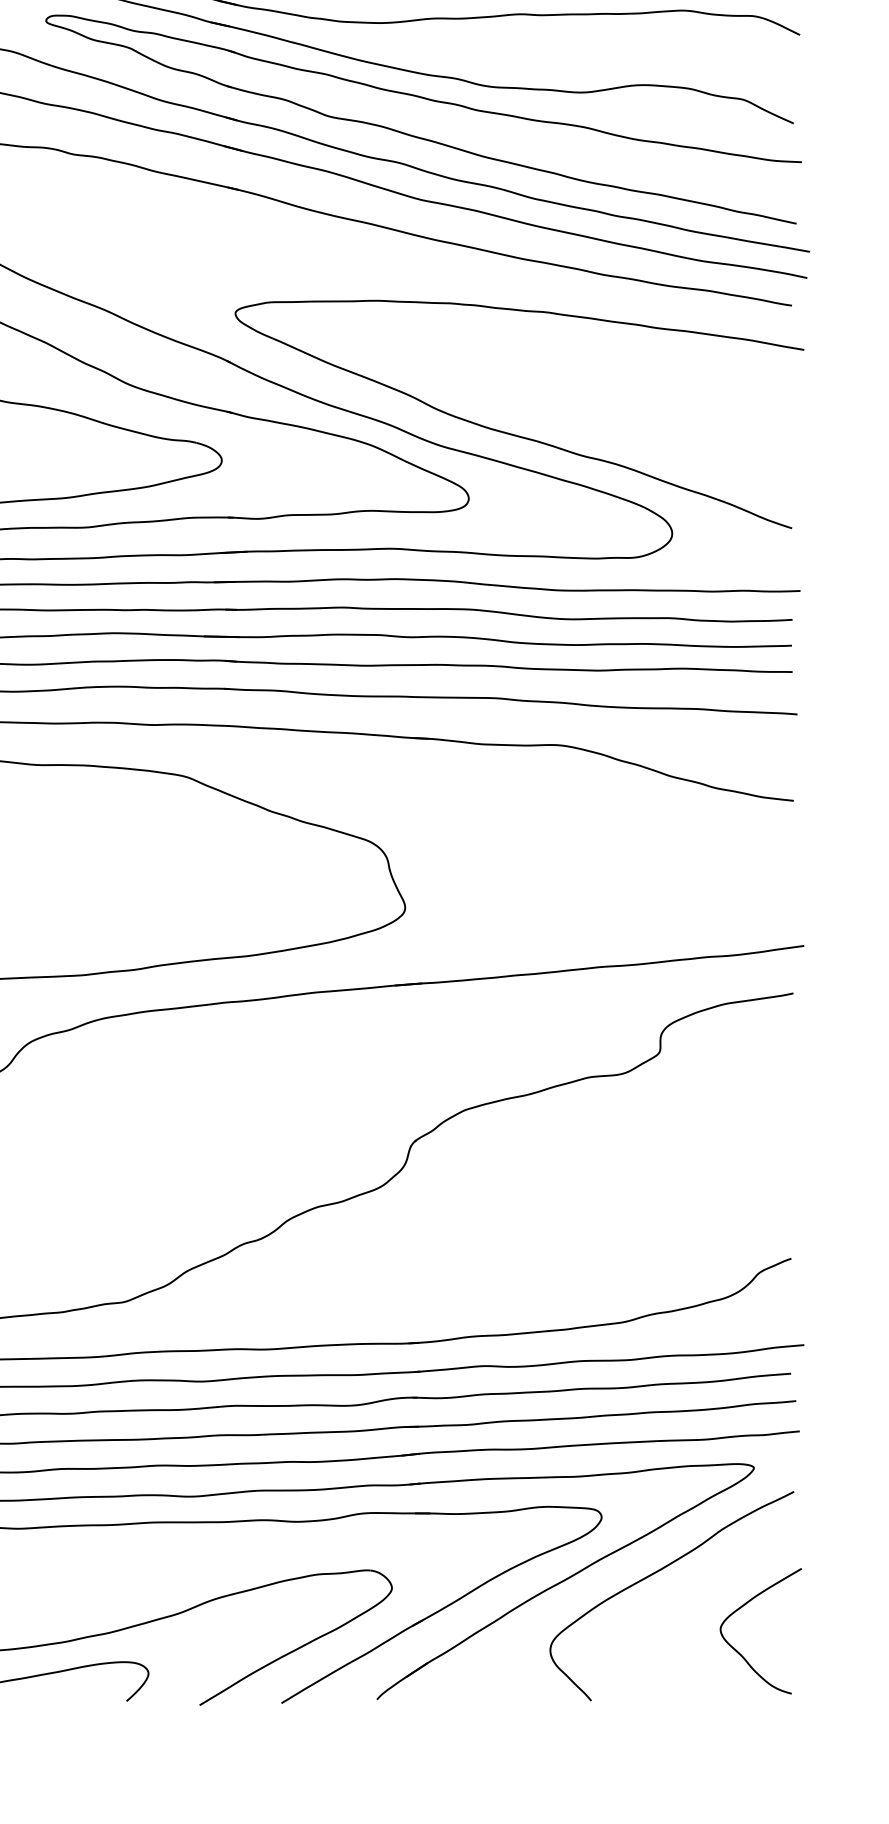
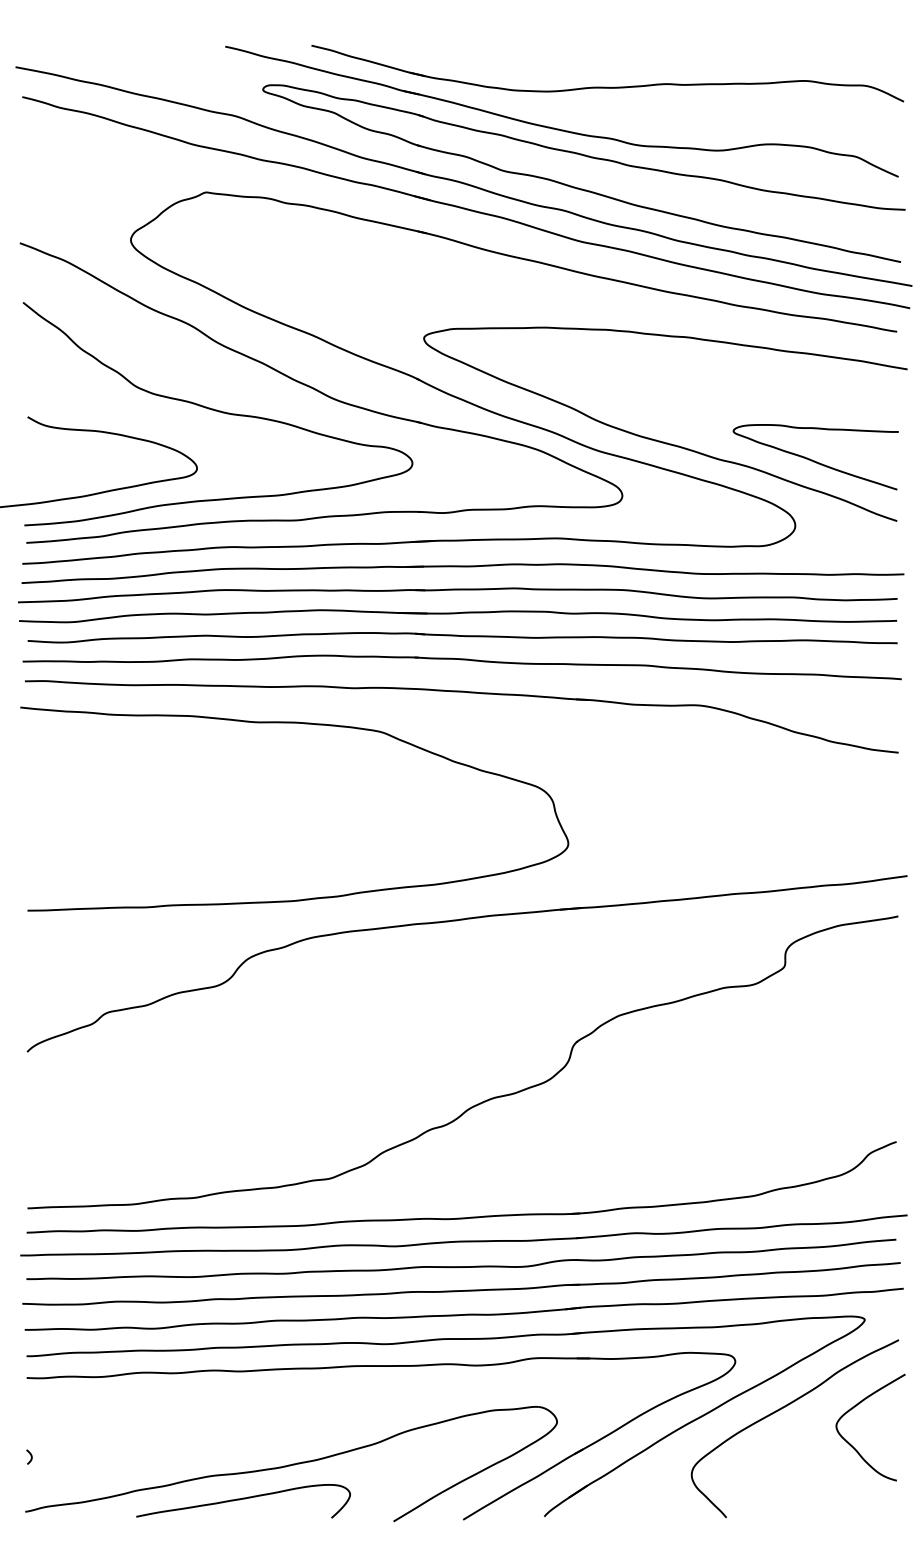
curve: (694, 457) -> (814, 460), added
curve: (743, 1607) -> (855, 1407), moved

